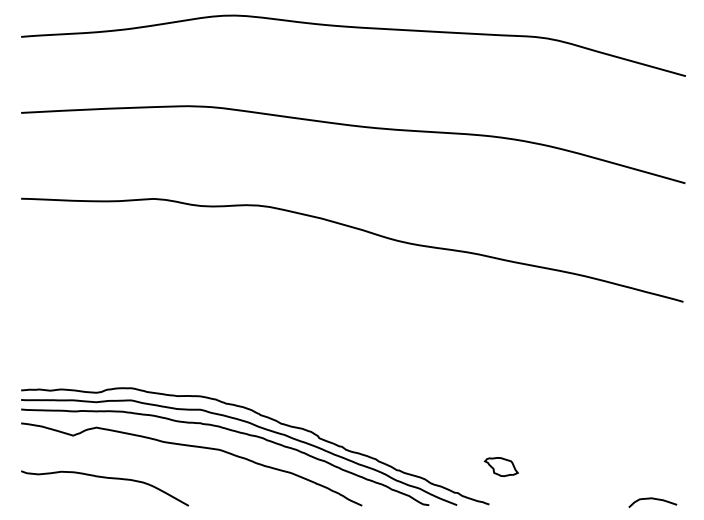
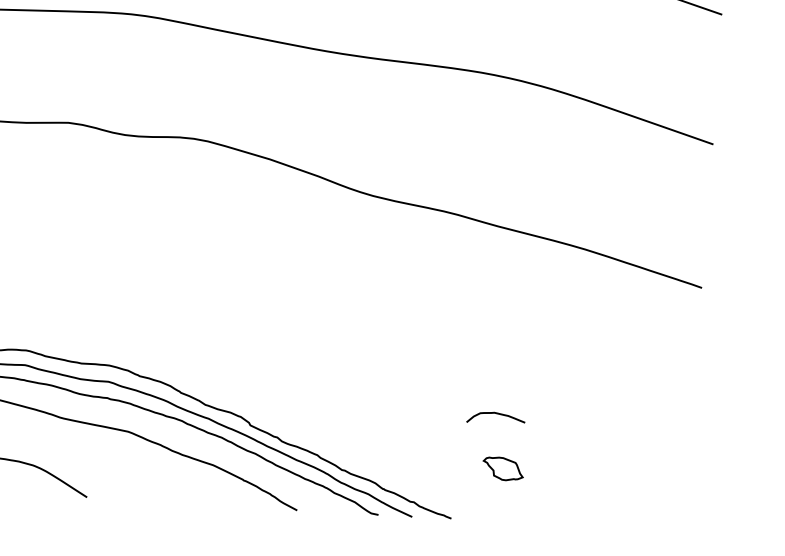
part: (500, 466) -> (502, 468), moved
curve: (652, 499) -> (495, 414), moved

